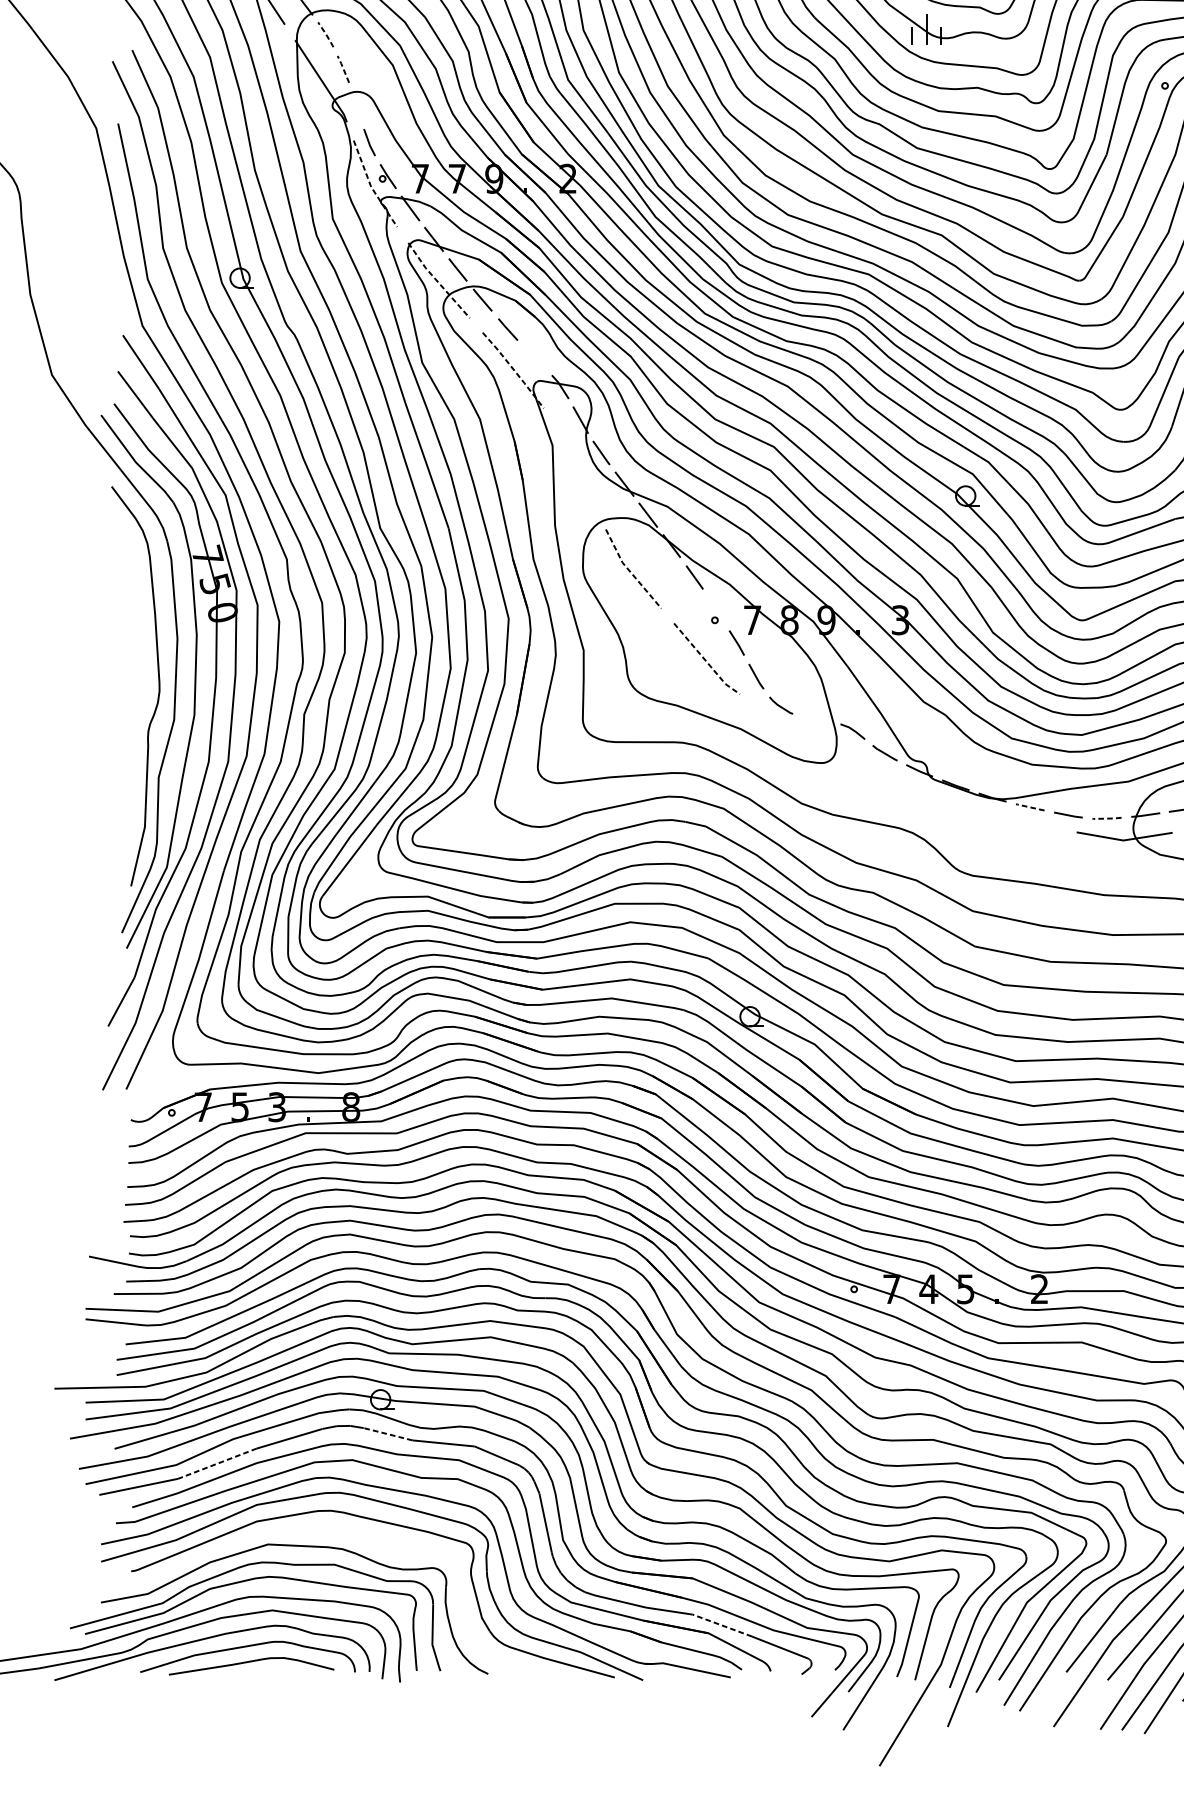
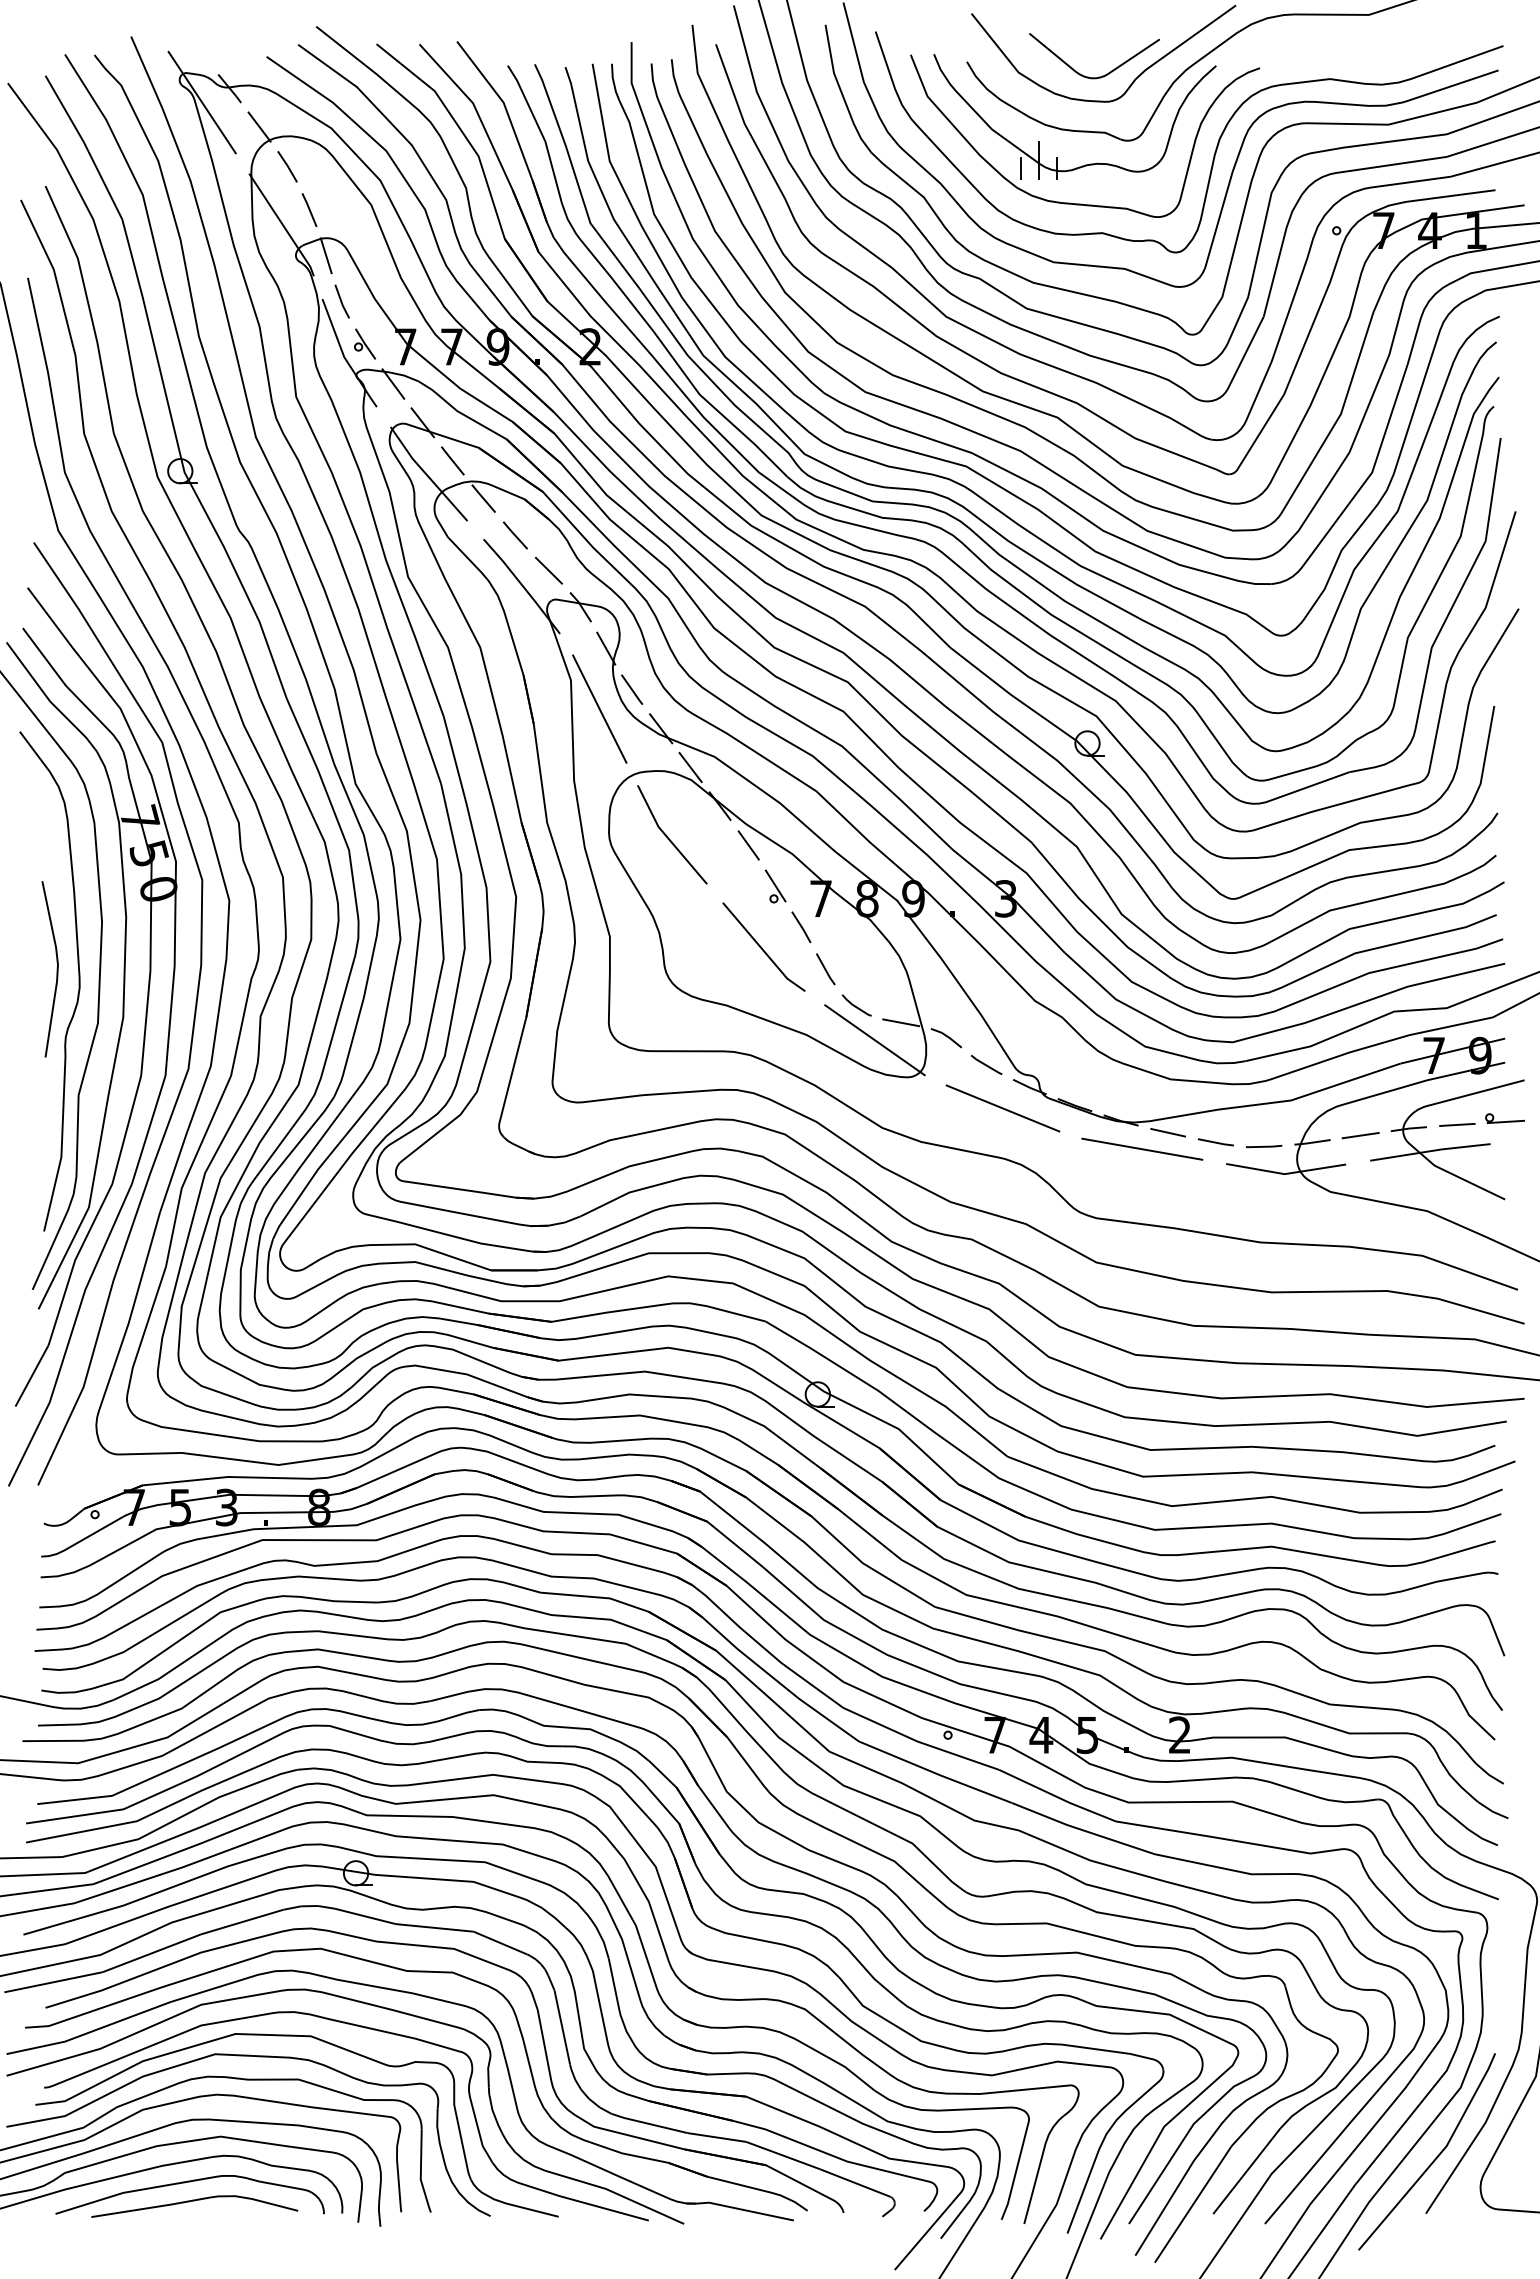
line: (326, 34) -> (288, 166), dashed -> solid
line: (343, 68) -> (309, 208), dashed -> solid
line: (356, 105) -> (325, 255), added
line: (371, 187) -> (344, 357), dashed -> solid
line: (437, 281) -> (427, 475), dashed -> solid
line: (534, 357) -> (548, 570), added
line: (513, 369) -> (522, 585), dashed -> solid
line: (575, 468) -> (599, 708), added
line: (629, 571) -> (667, 837), dashed -> solid
line: (716, 609) -> (775, 885), added
line: (705, 660) -> (762, 949), dashed -> solid
line: (141, 676) -> (56, 969), added
line: (816, 719) -> (901, 1022), added
line: (795, 733) -> (874, 1040), added
line: (897, 787) -> (1002, 1108), added
line: (1029, 807) -> (1167, 1132), dashed -> solid
line: (1106, 818) -> (1263, 1146), dashed -> solid
line: (1009, 819) -> (1142, 1148), added
line: (387, 1434) -> (364, 1916), dashed -> solid
line: (217, 1463) -> (151, 1953), dashed -> solid
part: (357, 1535) -> (326, 2043), added
line: (722, 1625) -> (783, 2155), dashed -> solid

